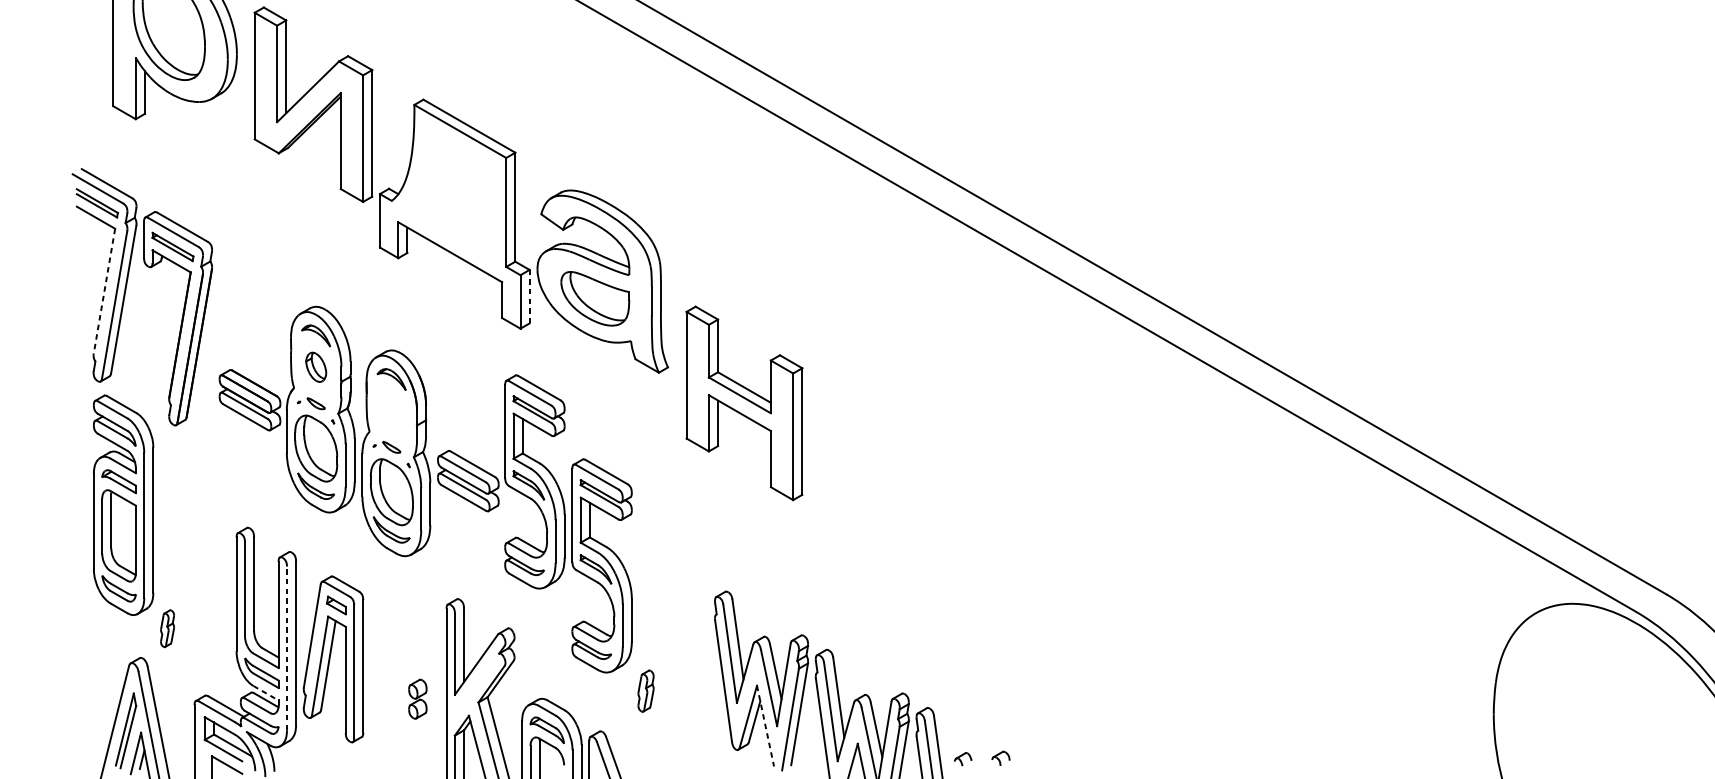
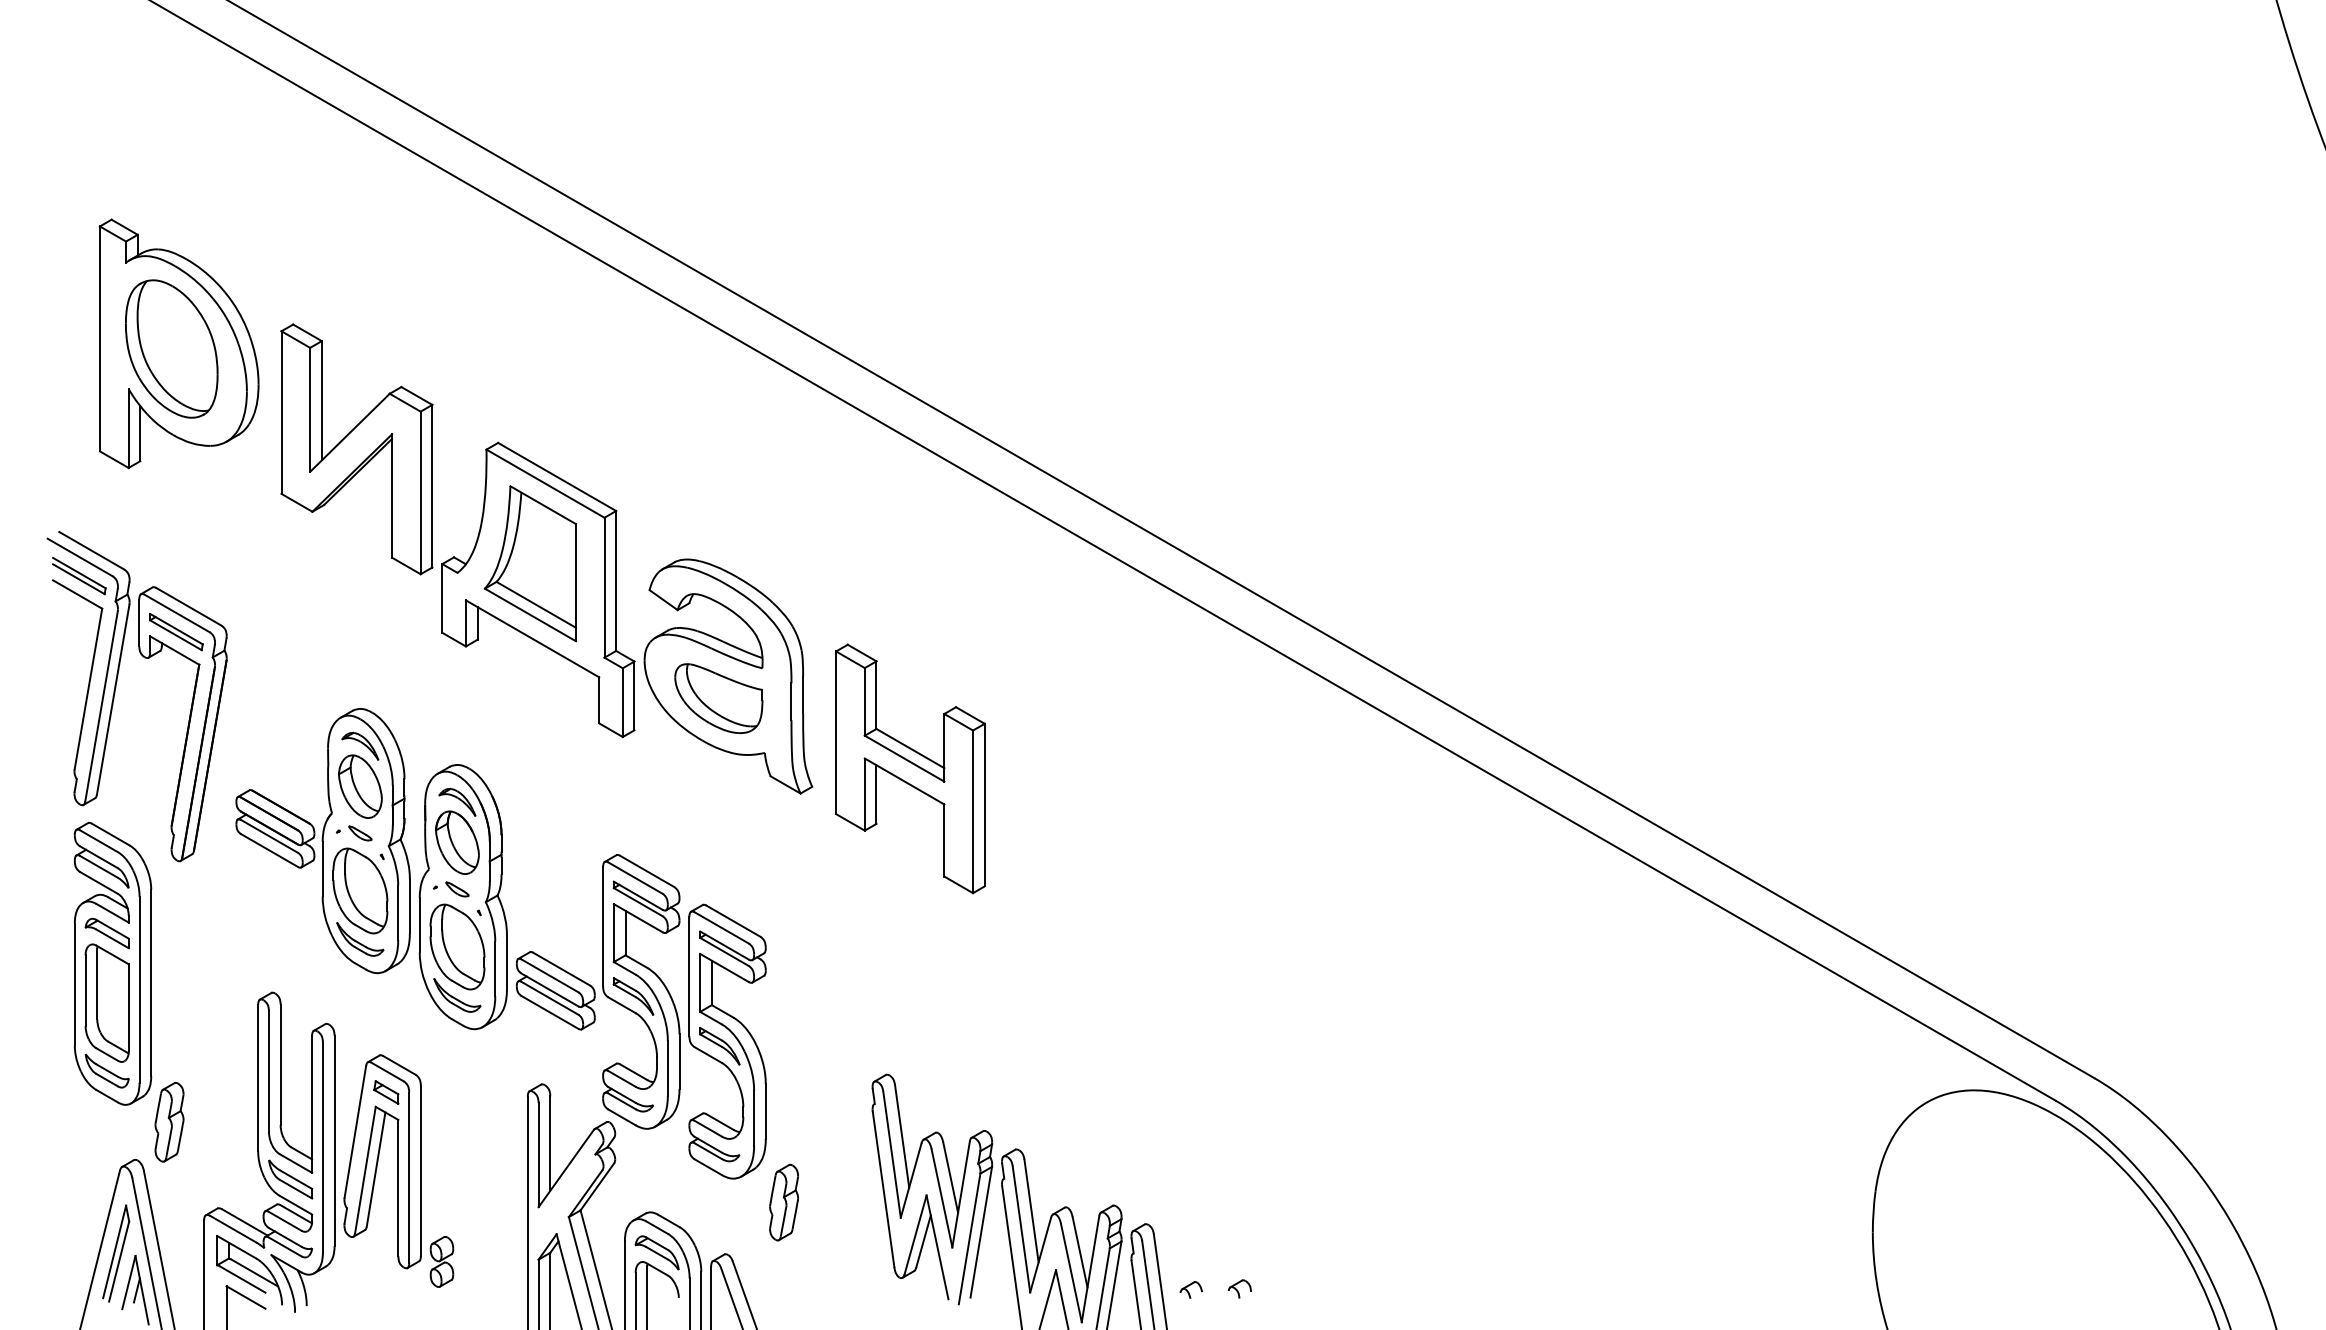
part: (447, 193) -> (529, 563), added
line: (104, 291) -> (88, 689), dashed -> solid
line: (529, 296) -> (634, 695), dashed -> solid
part: (316, 367) -> (360, 786), size x1.67
part: (744, 403) -> (910, 768), moved
part: (391, 410) -> (457, 842), added
part: (501, 481) -> (598, 991), moved
part: (167, 628) -> (169, 1122), size x1.67
line: (286, 648) -> (322, 1147), dashed -> solid
part: (645, 691) -> (783, 1202), size x1.43
line: (266, 693) -> (296, 1205), dashed -> solid
part: (417, 698) -> (441, 1261), moved
line: (765, 726) -> (937, 1247), dashed -> solid

